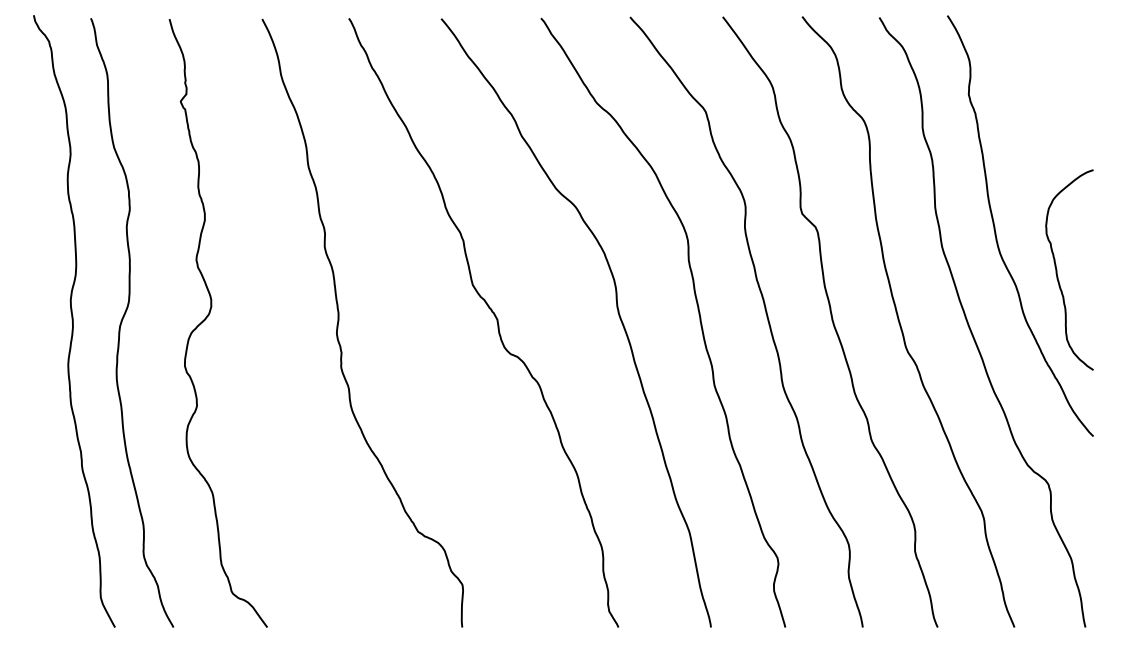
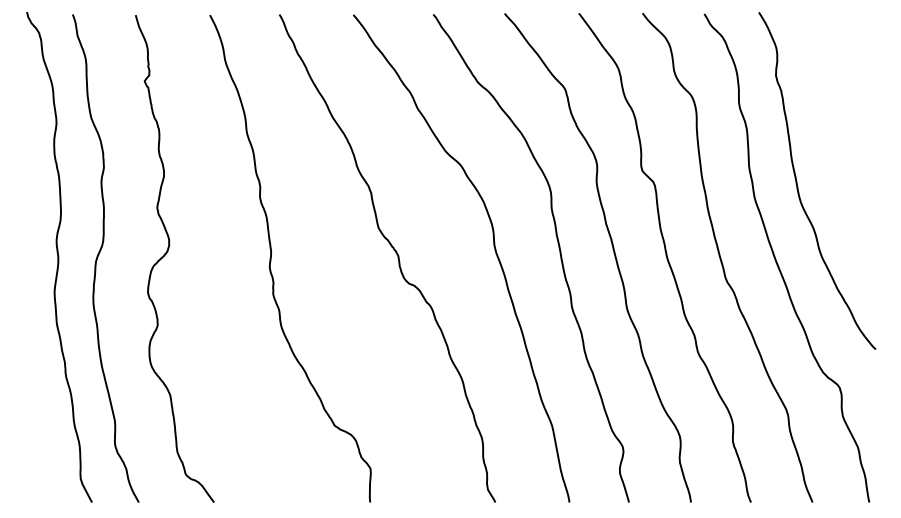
curve: (1058, 271) -> (847, 217), removed

